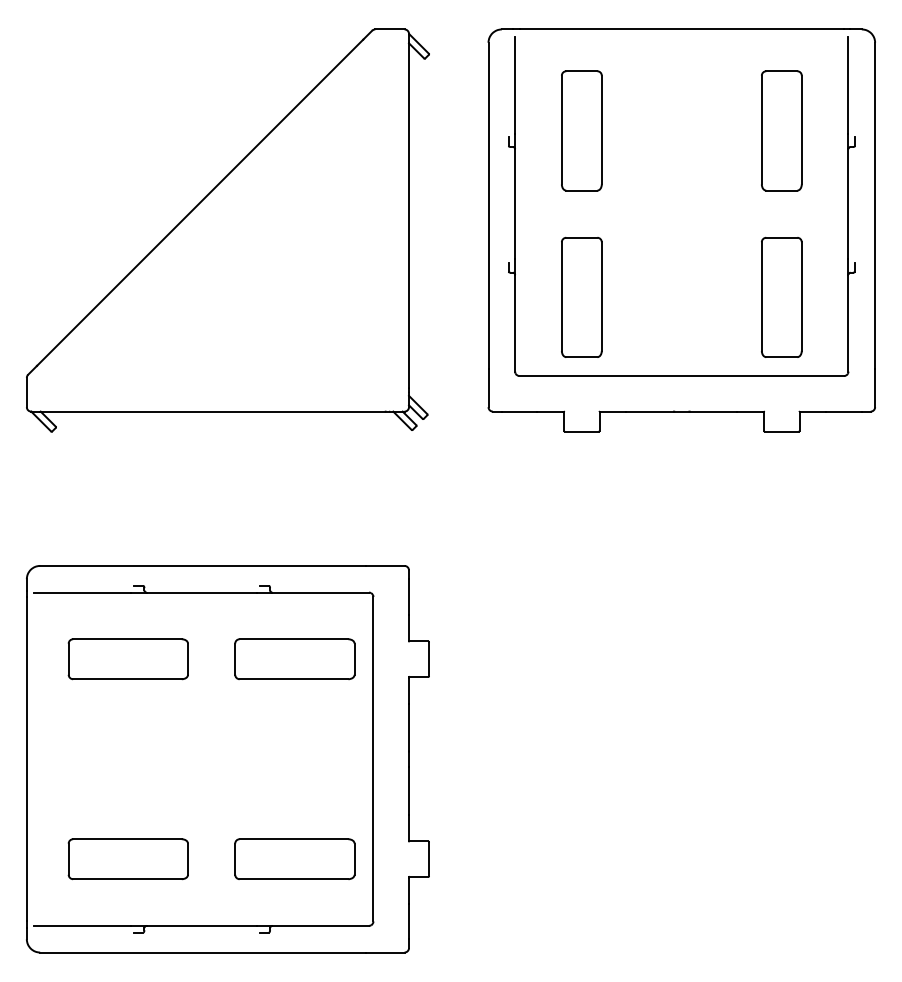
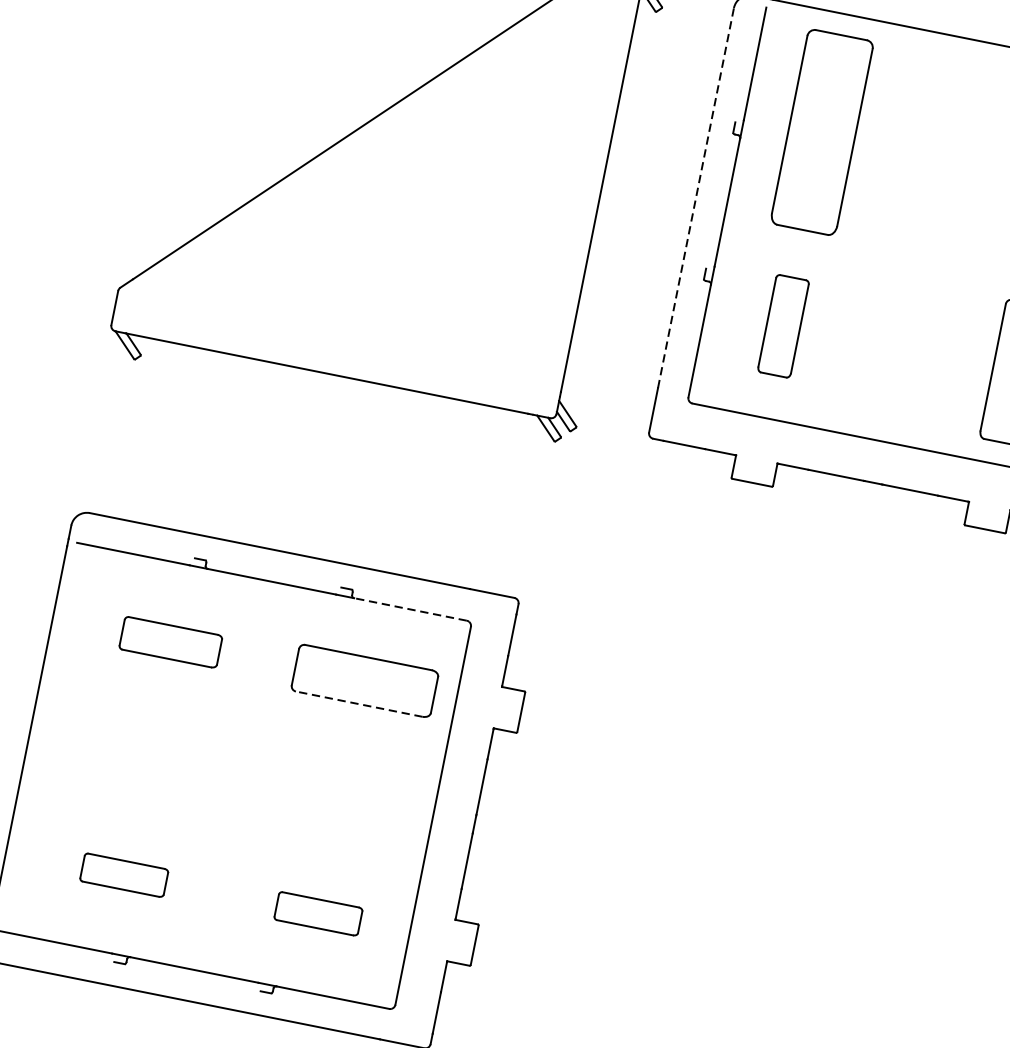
part: (581, 130) -> (821, 131), size x1.4
line: (488, 205) -> (696, 197), solid -> dashed
part: (581, 296) -> (783, 325), size x0.7
line: (320, 592) -> (410, 609), solid -> dashed
part: (127, 659) -> (169, 642), size x0.7
line: (293, 679) -> (358, 704), solid -> dashed
part: (294, 858) -> (318, 913), size x0.6
part: (127, 859) -> (123, 875), size x0.6

